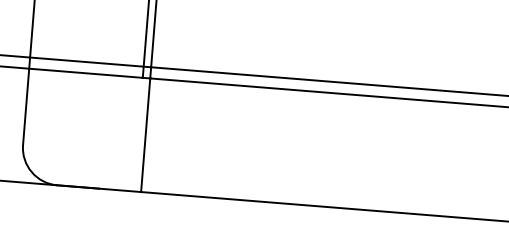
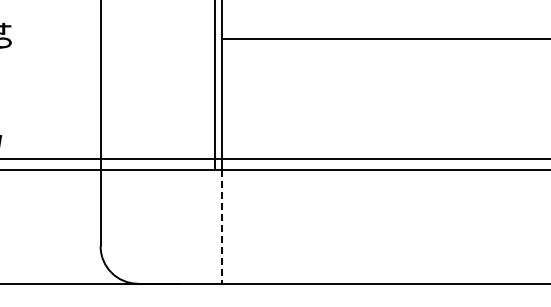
line: (146, 135) -> (222, 226), solid -> dashed

